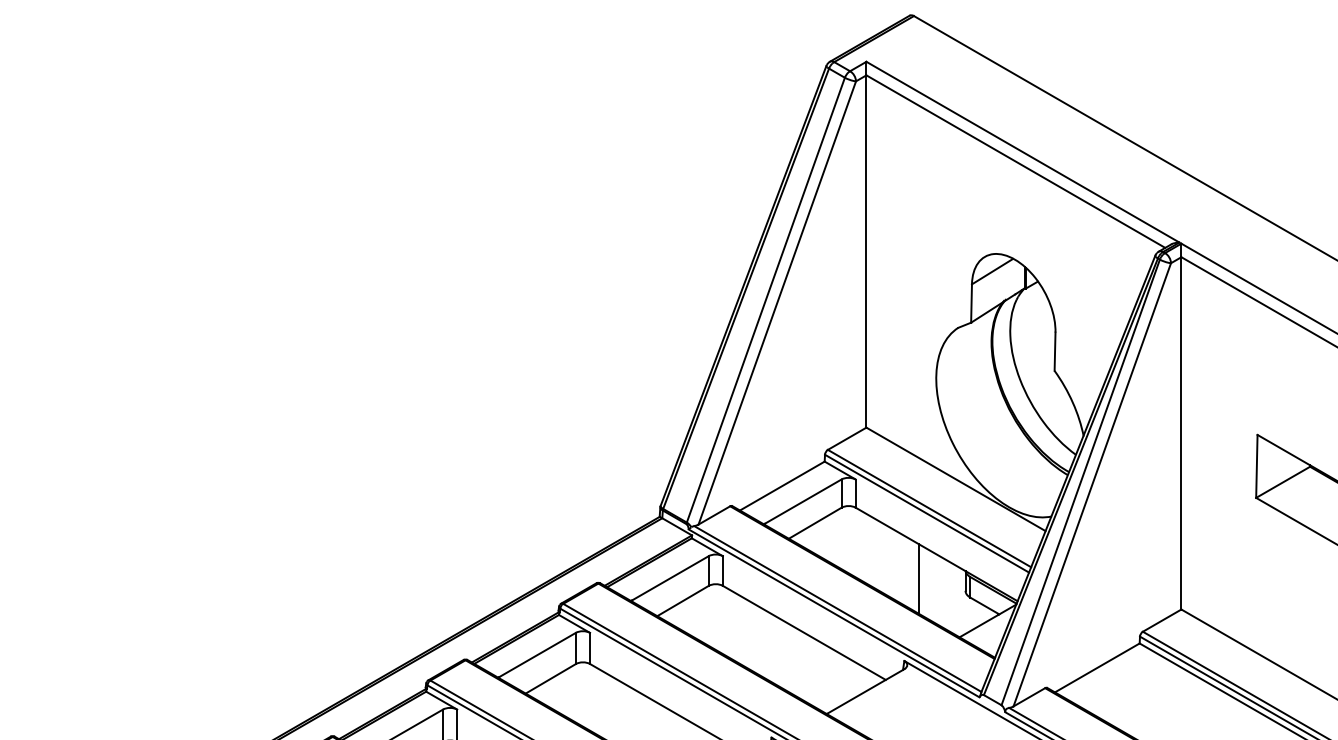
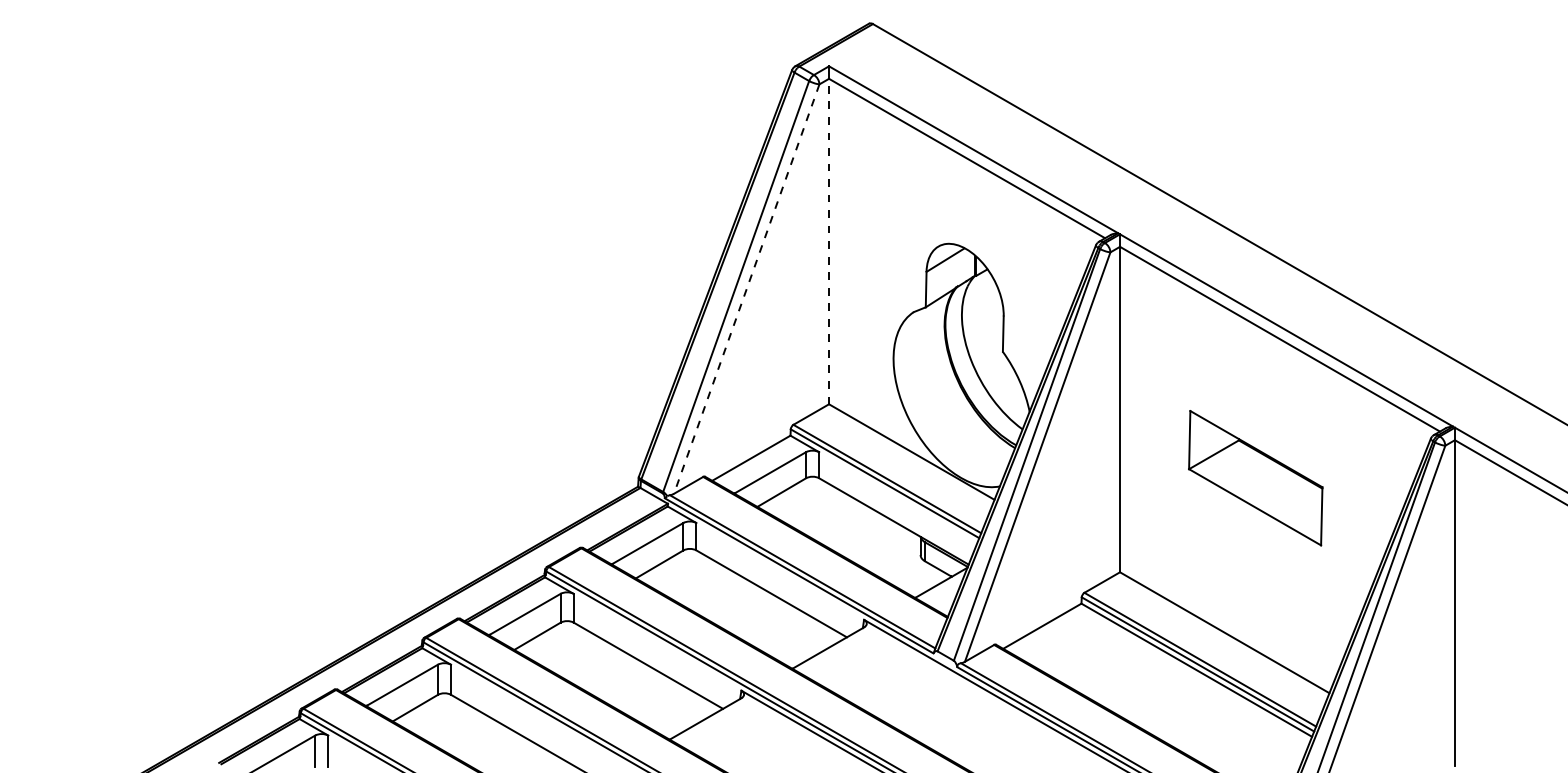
line: (866, 251) -> (829, 241), solid -> dashed
line: (777, 303) -> (746, 289), solid -> dashed
line: (918, 578) -> (877, 543), removed

